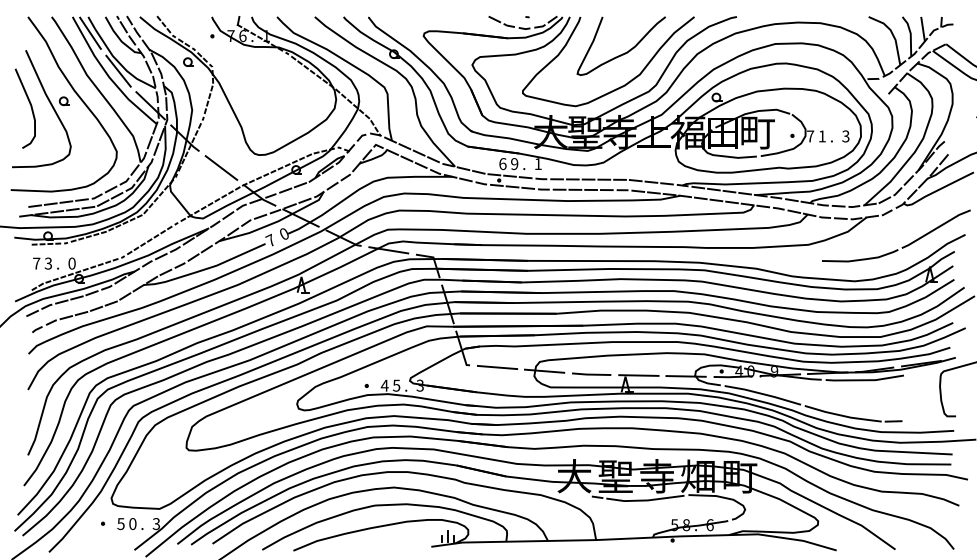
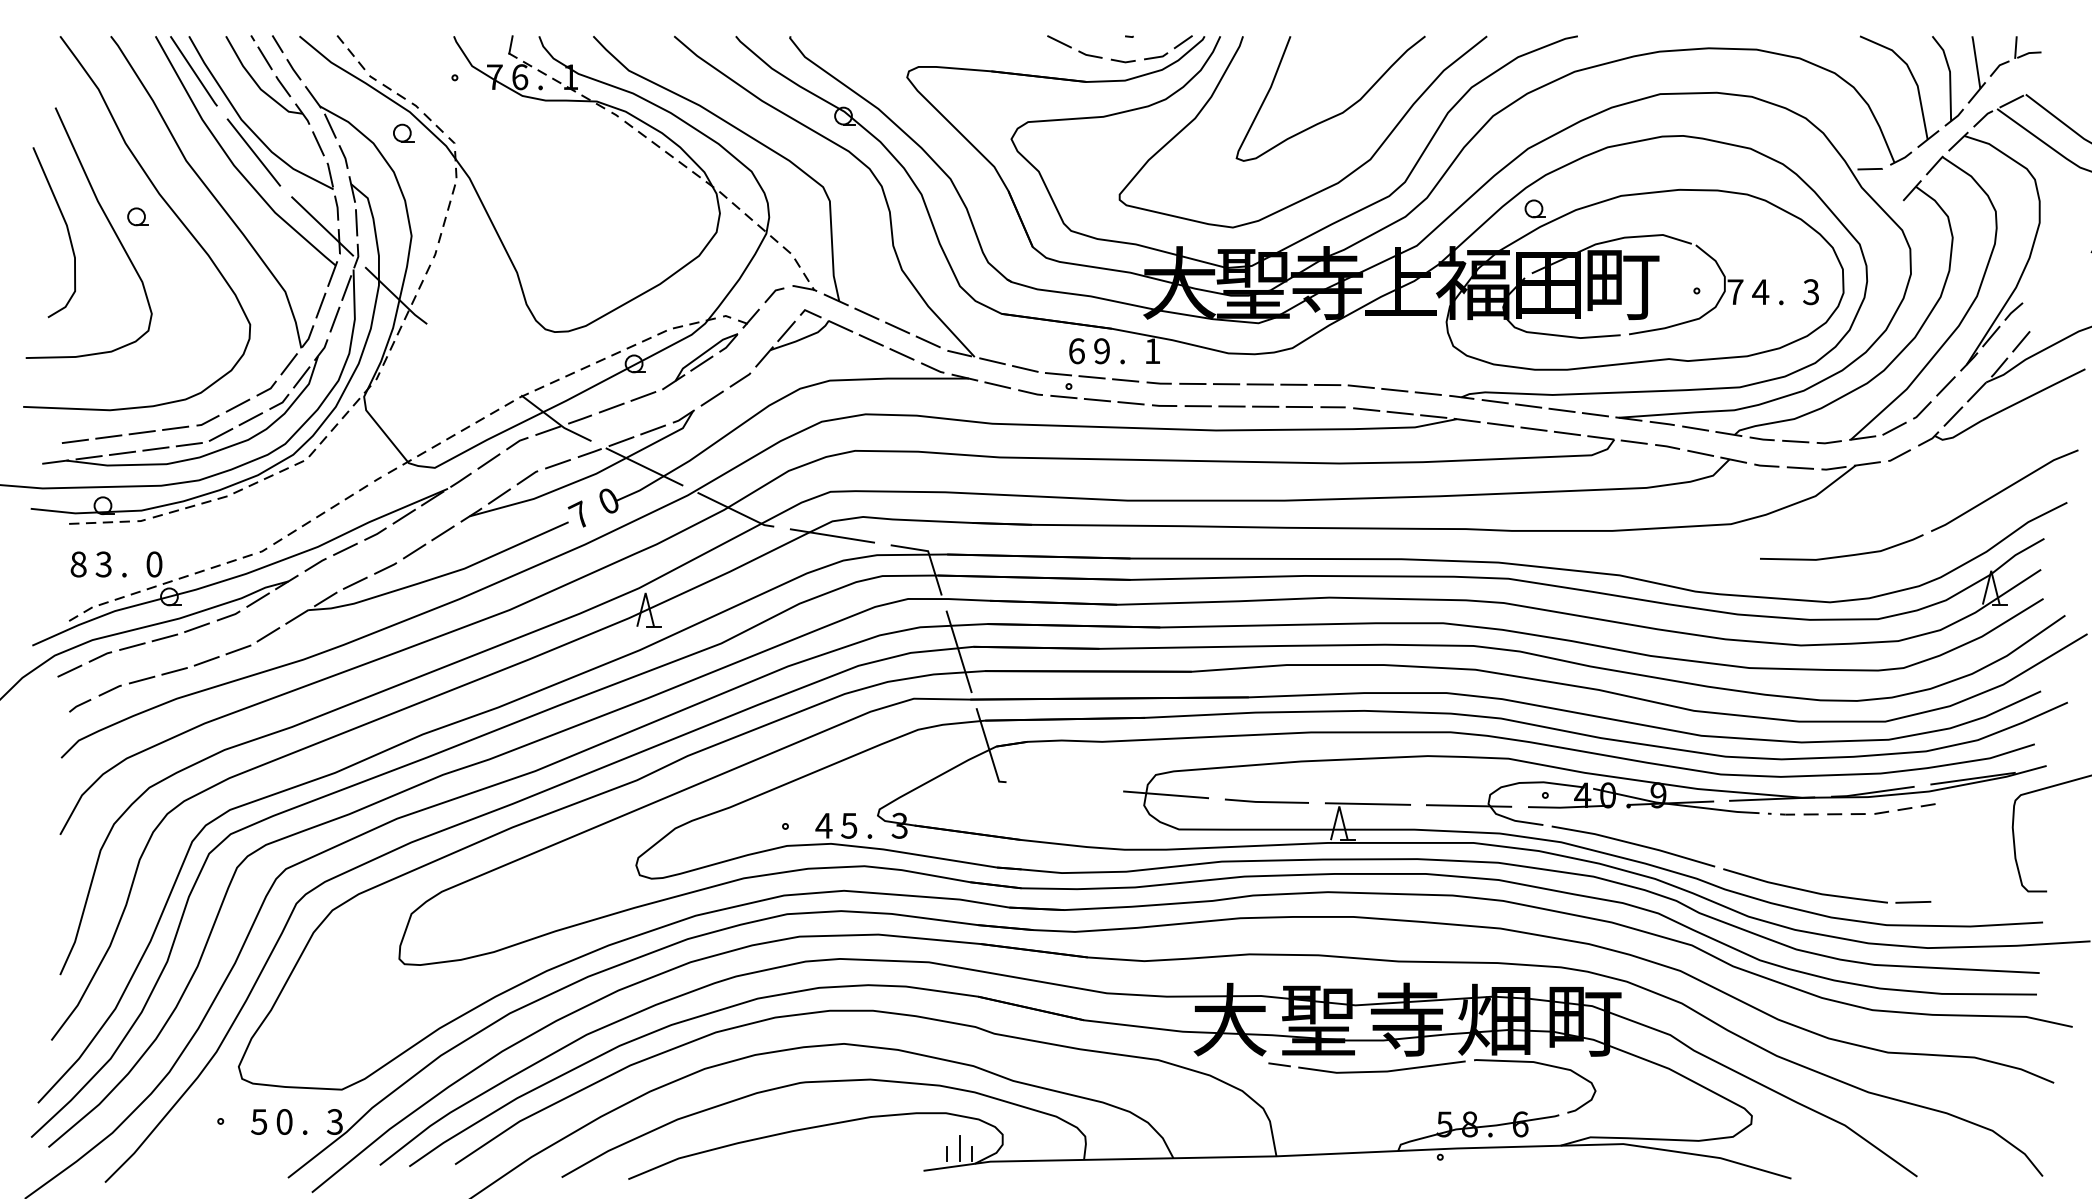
text: (822, 136) -> (1761, 292), 1 -> 4
line: (221, 167) -> (474, 358), removed
text: (36, 263) -> (78, 564), 7 -> 8
line: (497, 367) -> (1065, 786), removed
line: (864, 380) -> (1851, 814), solid -> dashed

